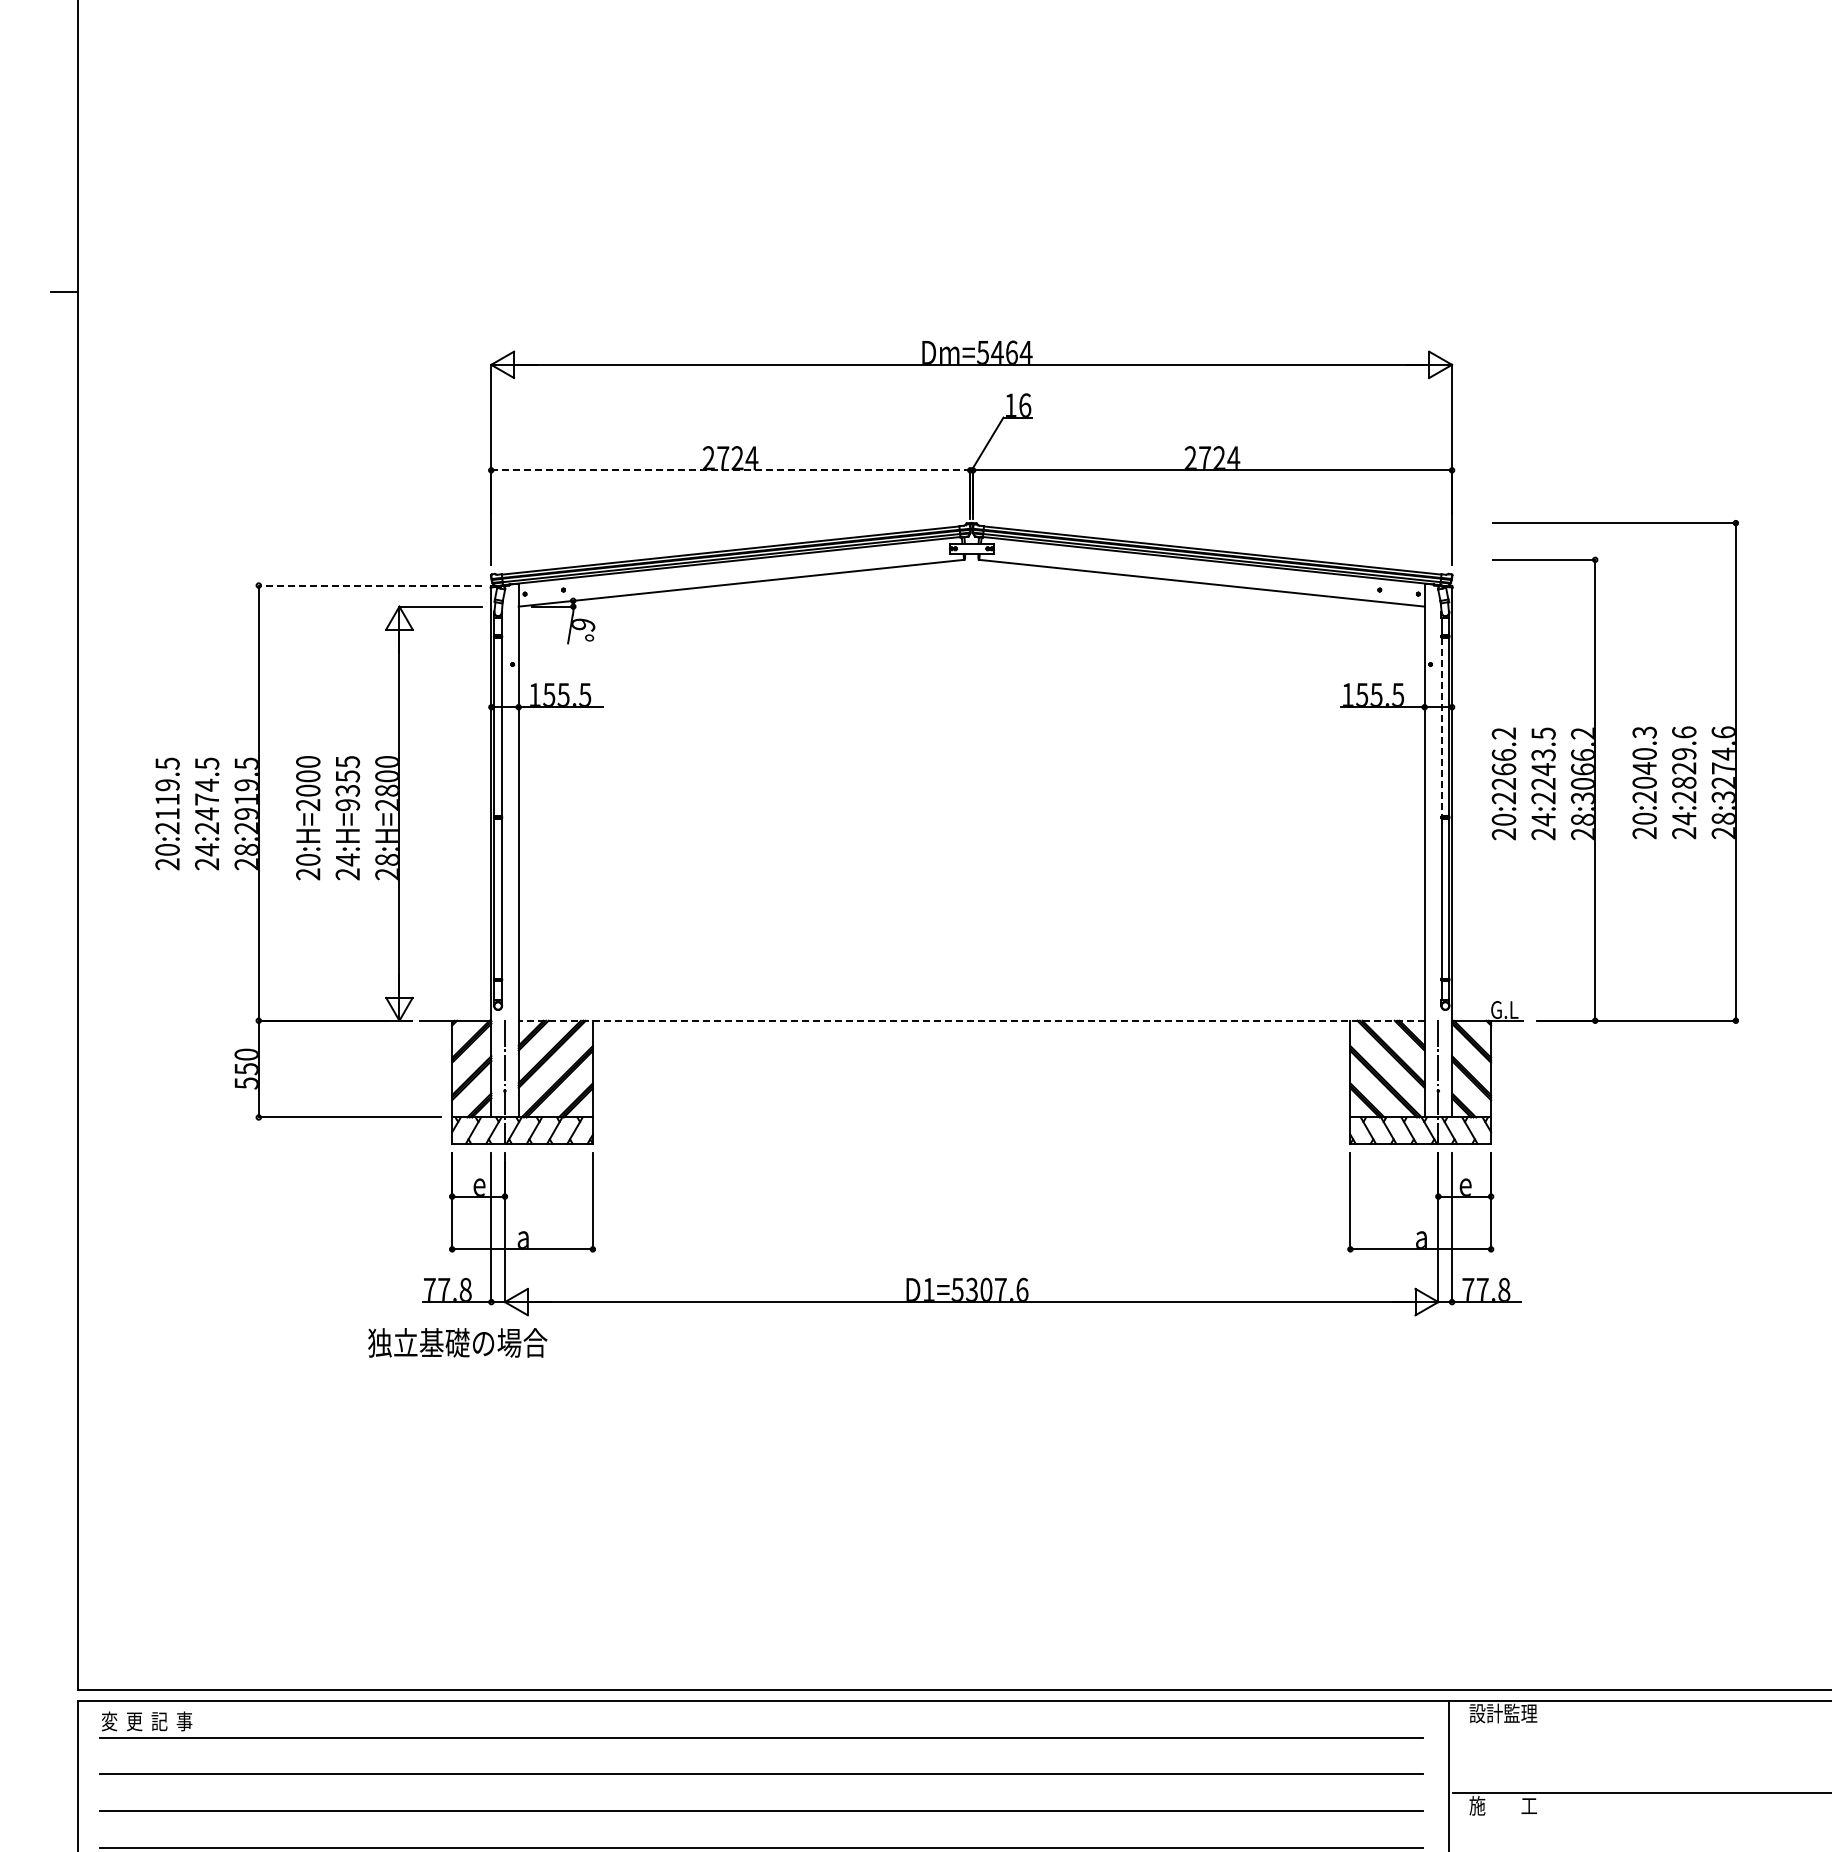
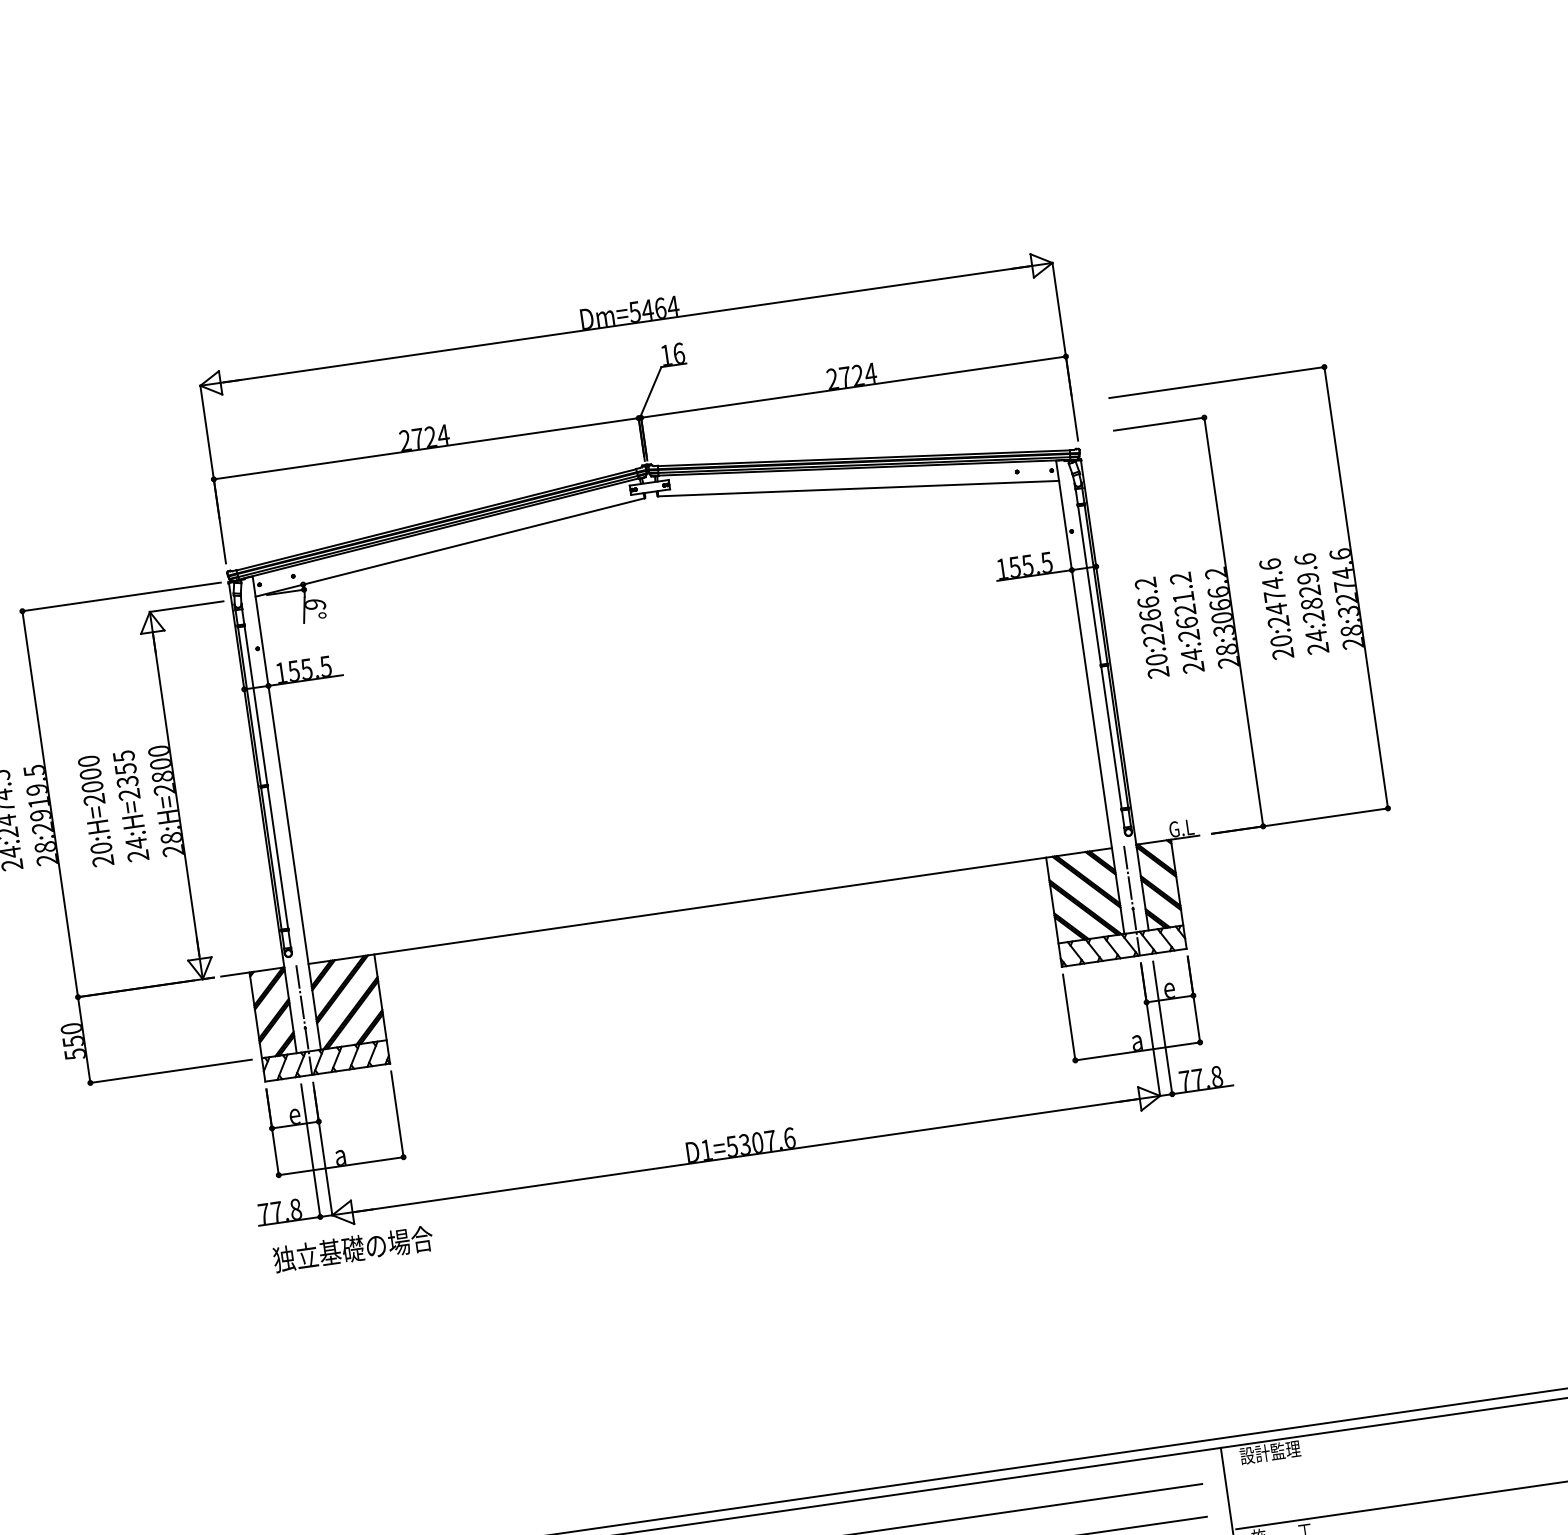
line: (730, 470) -> (426, 448), dashed -> solid
line: (370, 585) -> (121, 596), dashed -> solid
line: (1441, 727) -> (1089, 585), dashed -> solid
text: (1644, 757) -> (1273, 586), 20:2040.3 -> 20:2474.6
text: (1543, 758) -> (1183, 600), 24:2243.5 -> 24:2621.2
text: (348, 805) -> (130, 794), 24:H=9355 -> 24:H=2355
line: (971, 1020) -> (710, 905), dashed -> solid
text: (457, 1342) -> (353, 1248), moved

